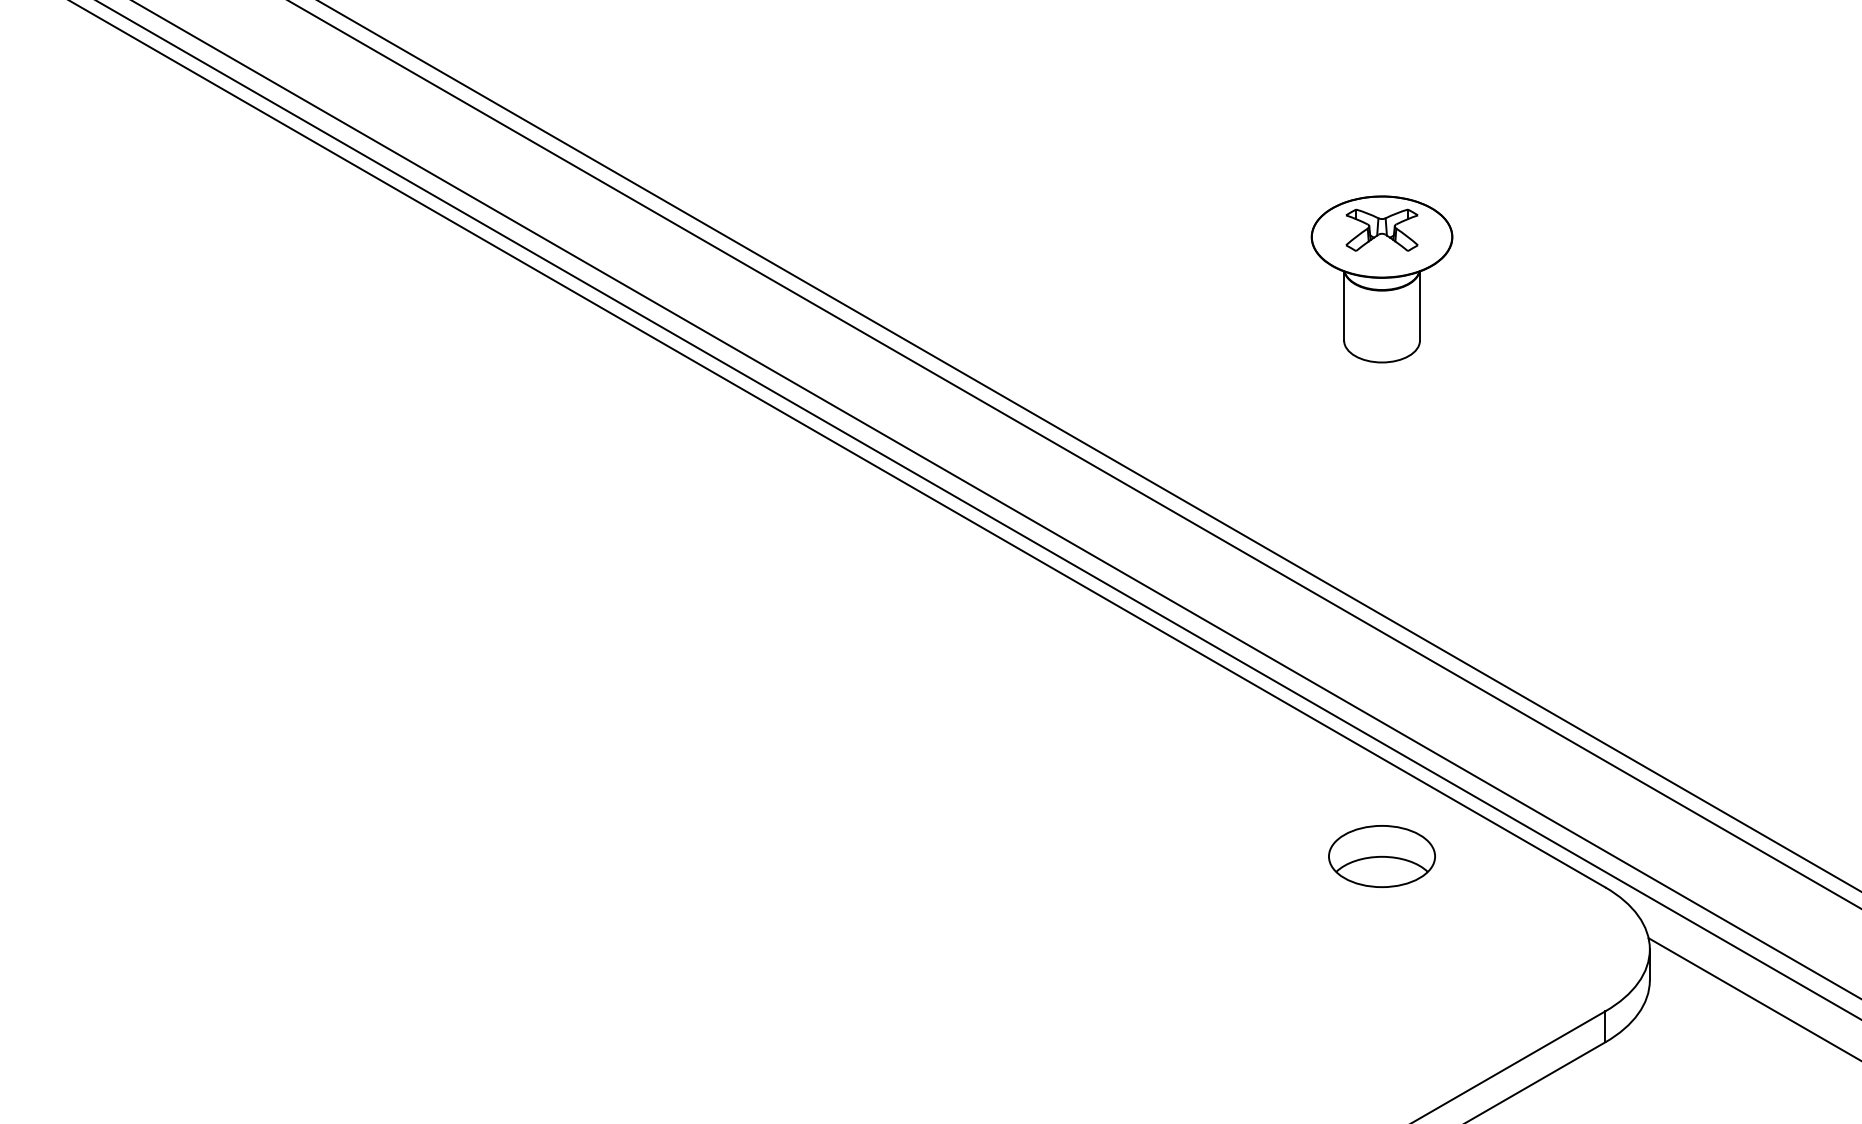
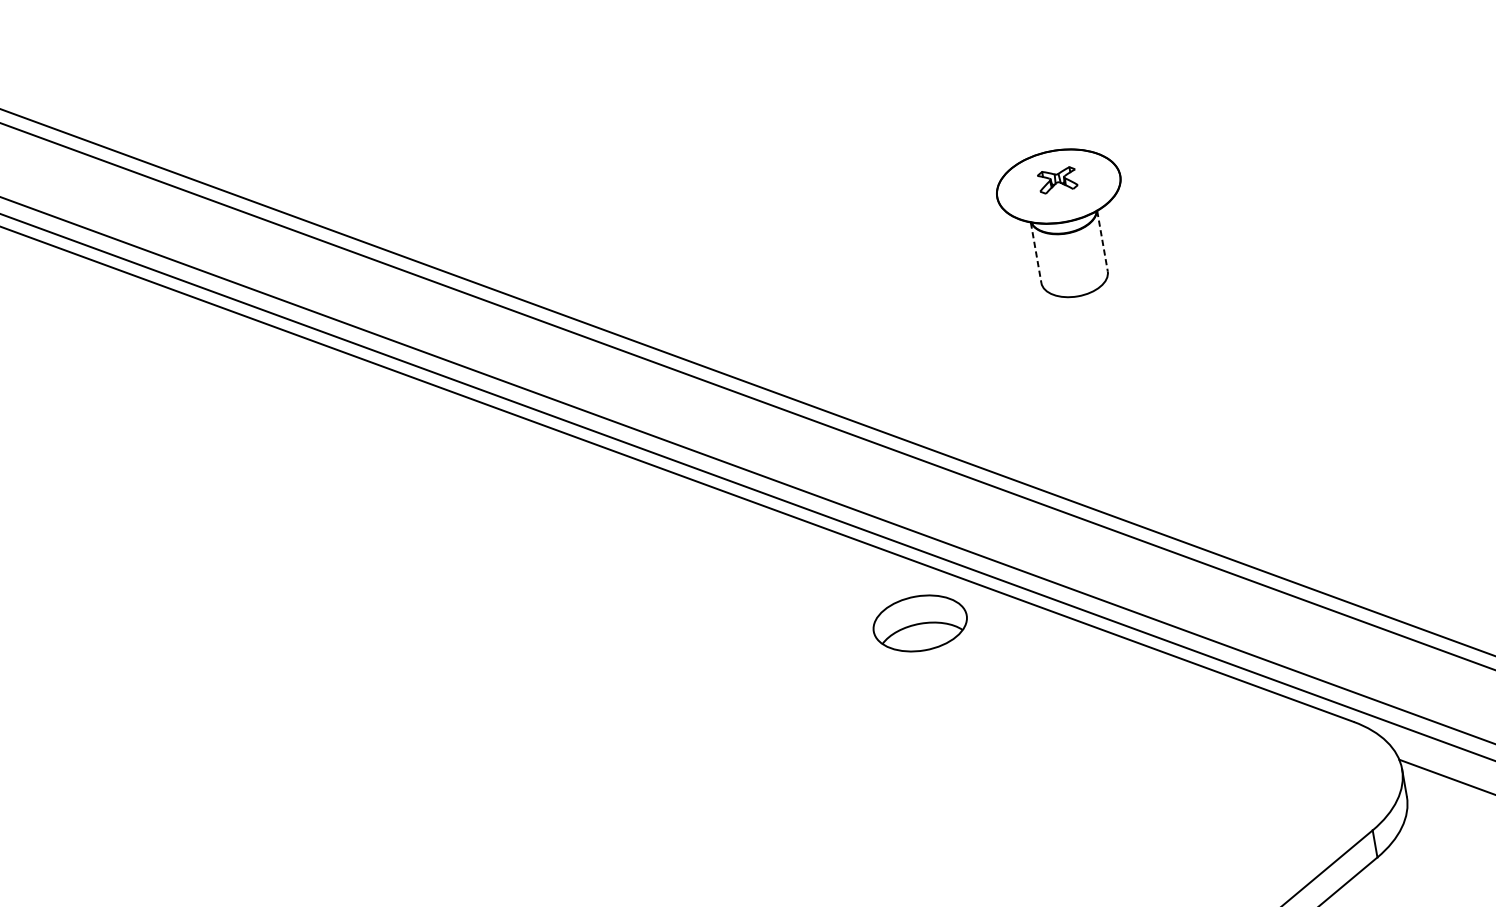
part: (1381, 229) -> (1057, 179), size x0.6
line: (1344, 306) -> (1036, 253), solid -> dashed
line: (1419, 306) -> (1102, 241), solid -> dashed
part: (1381, 856) -> (919, 623), moved

